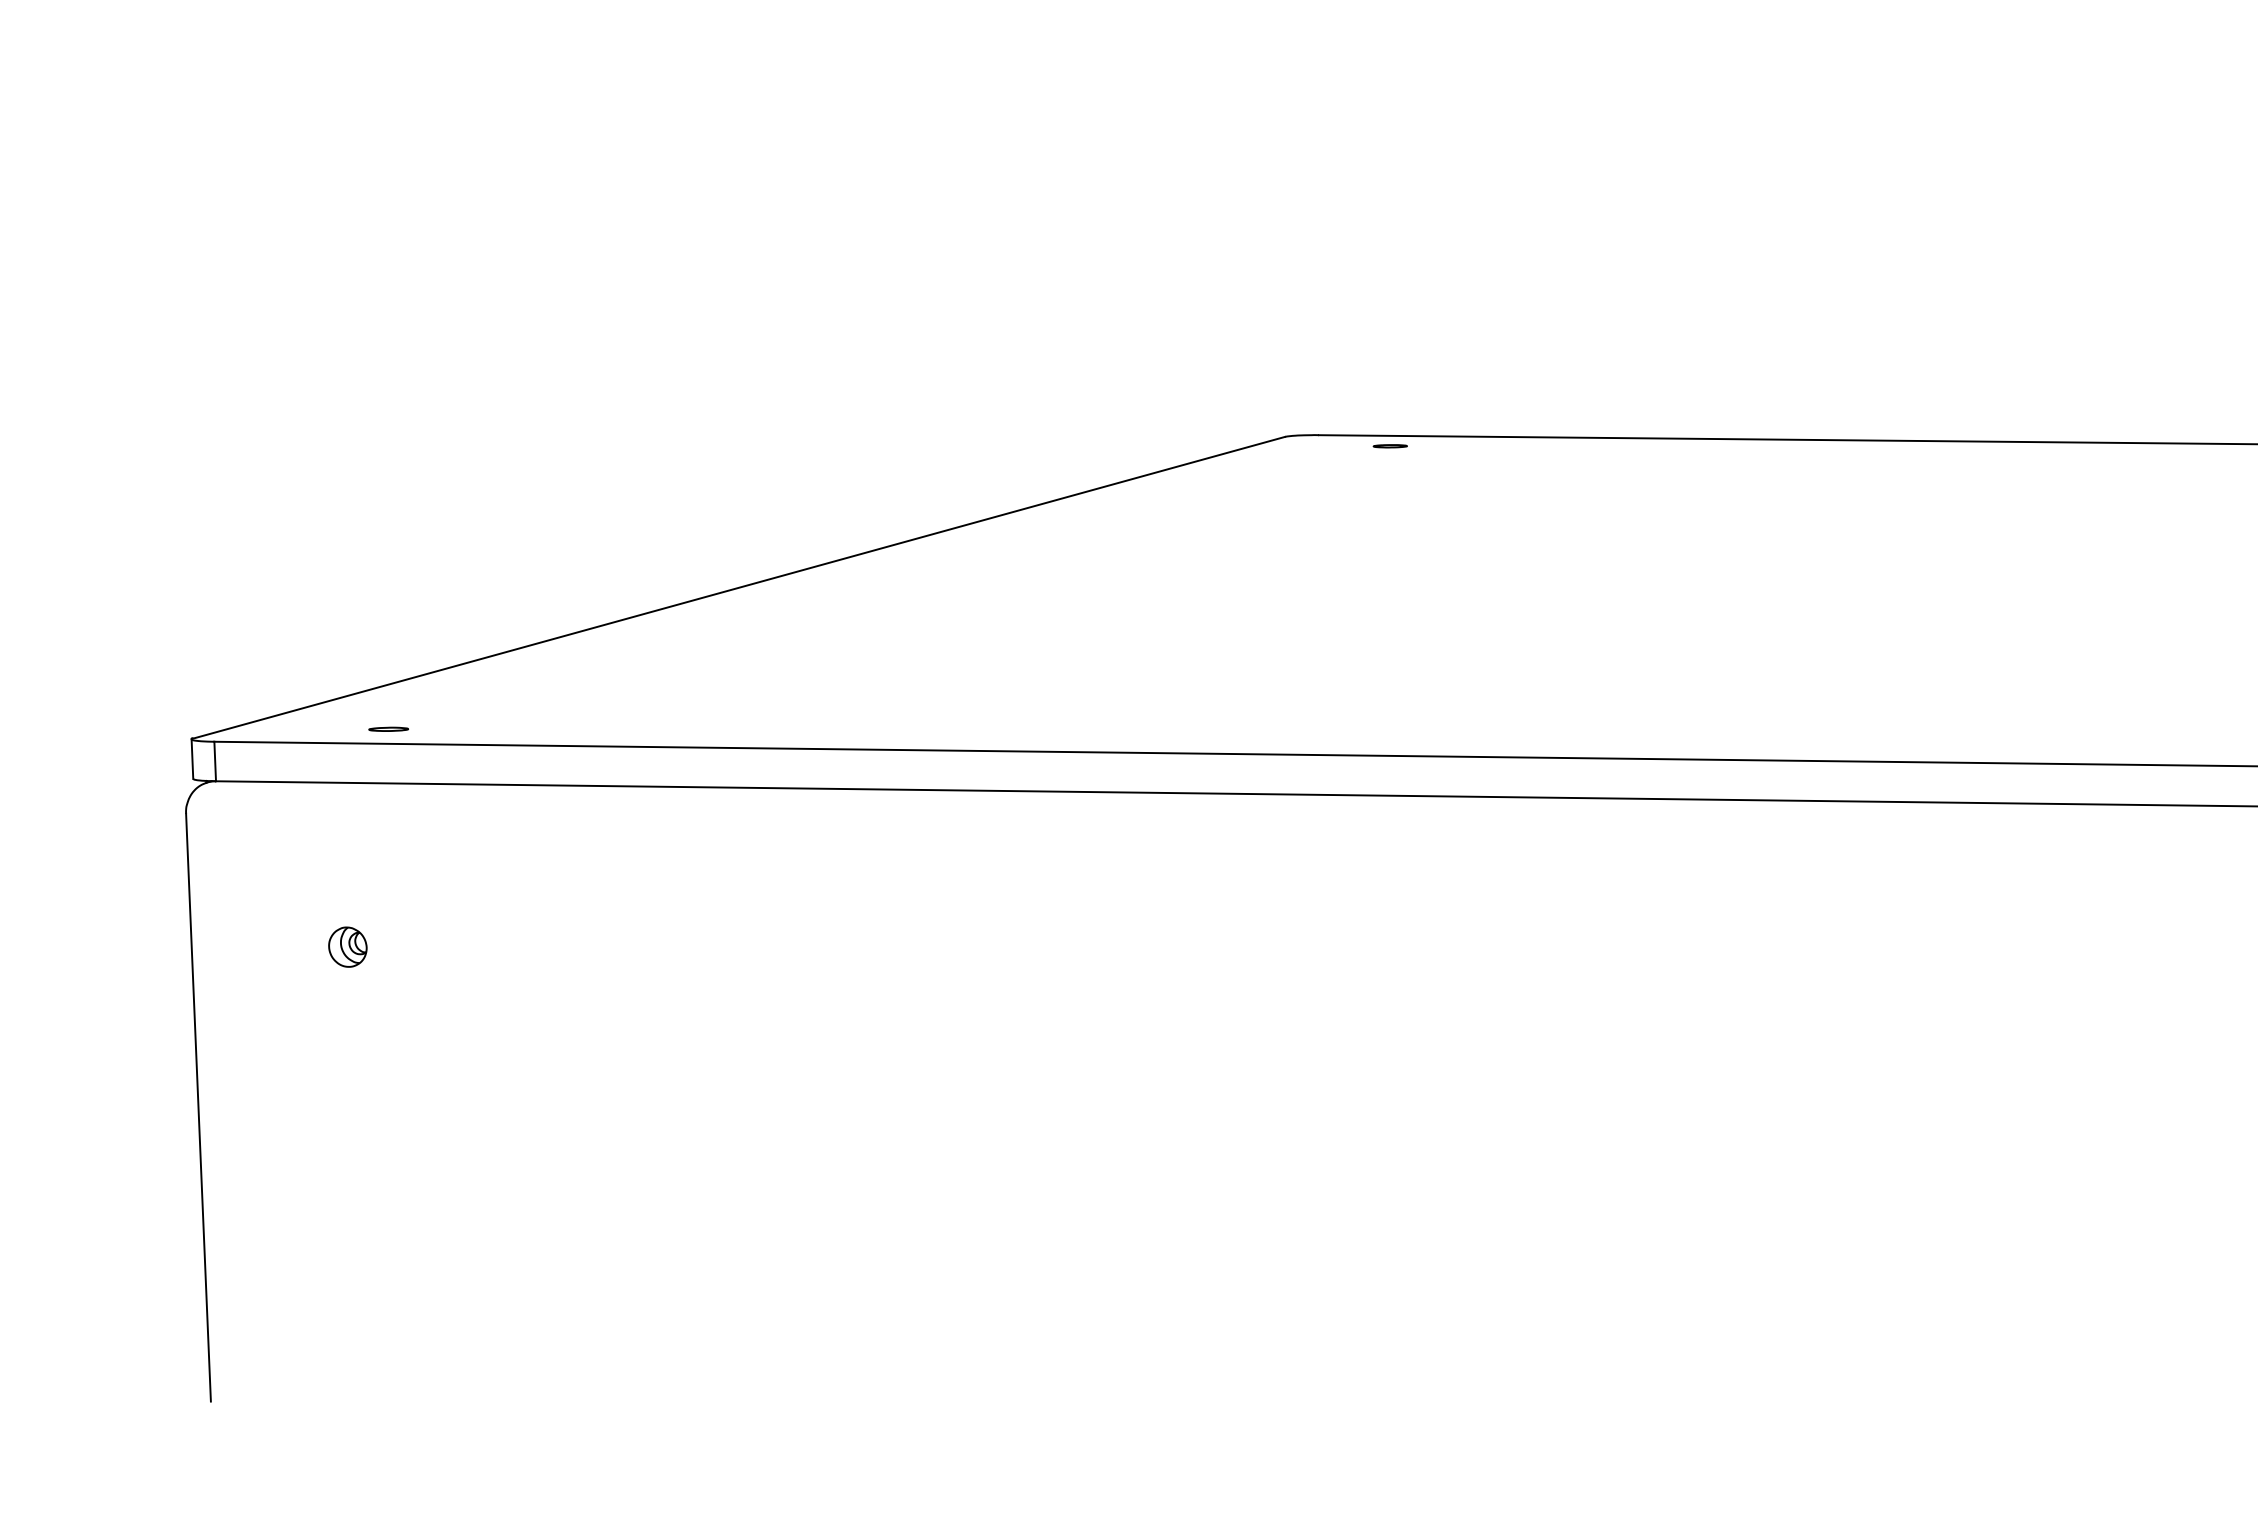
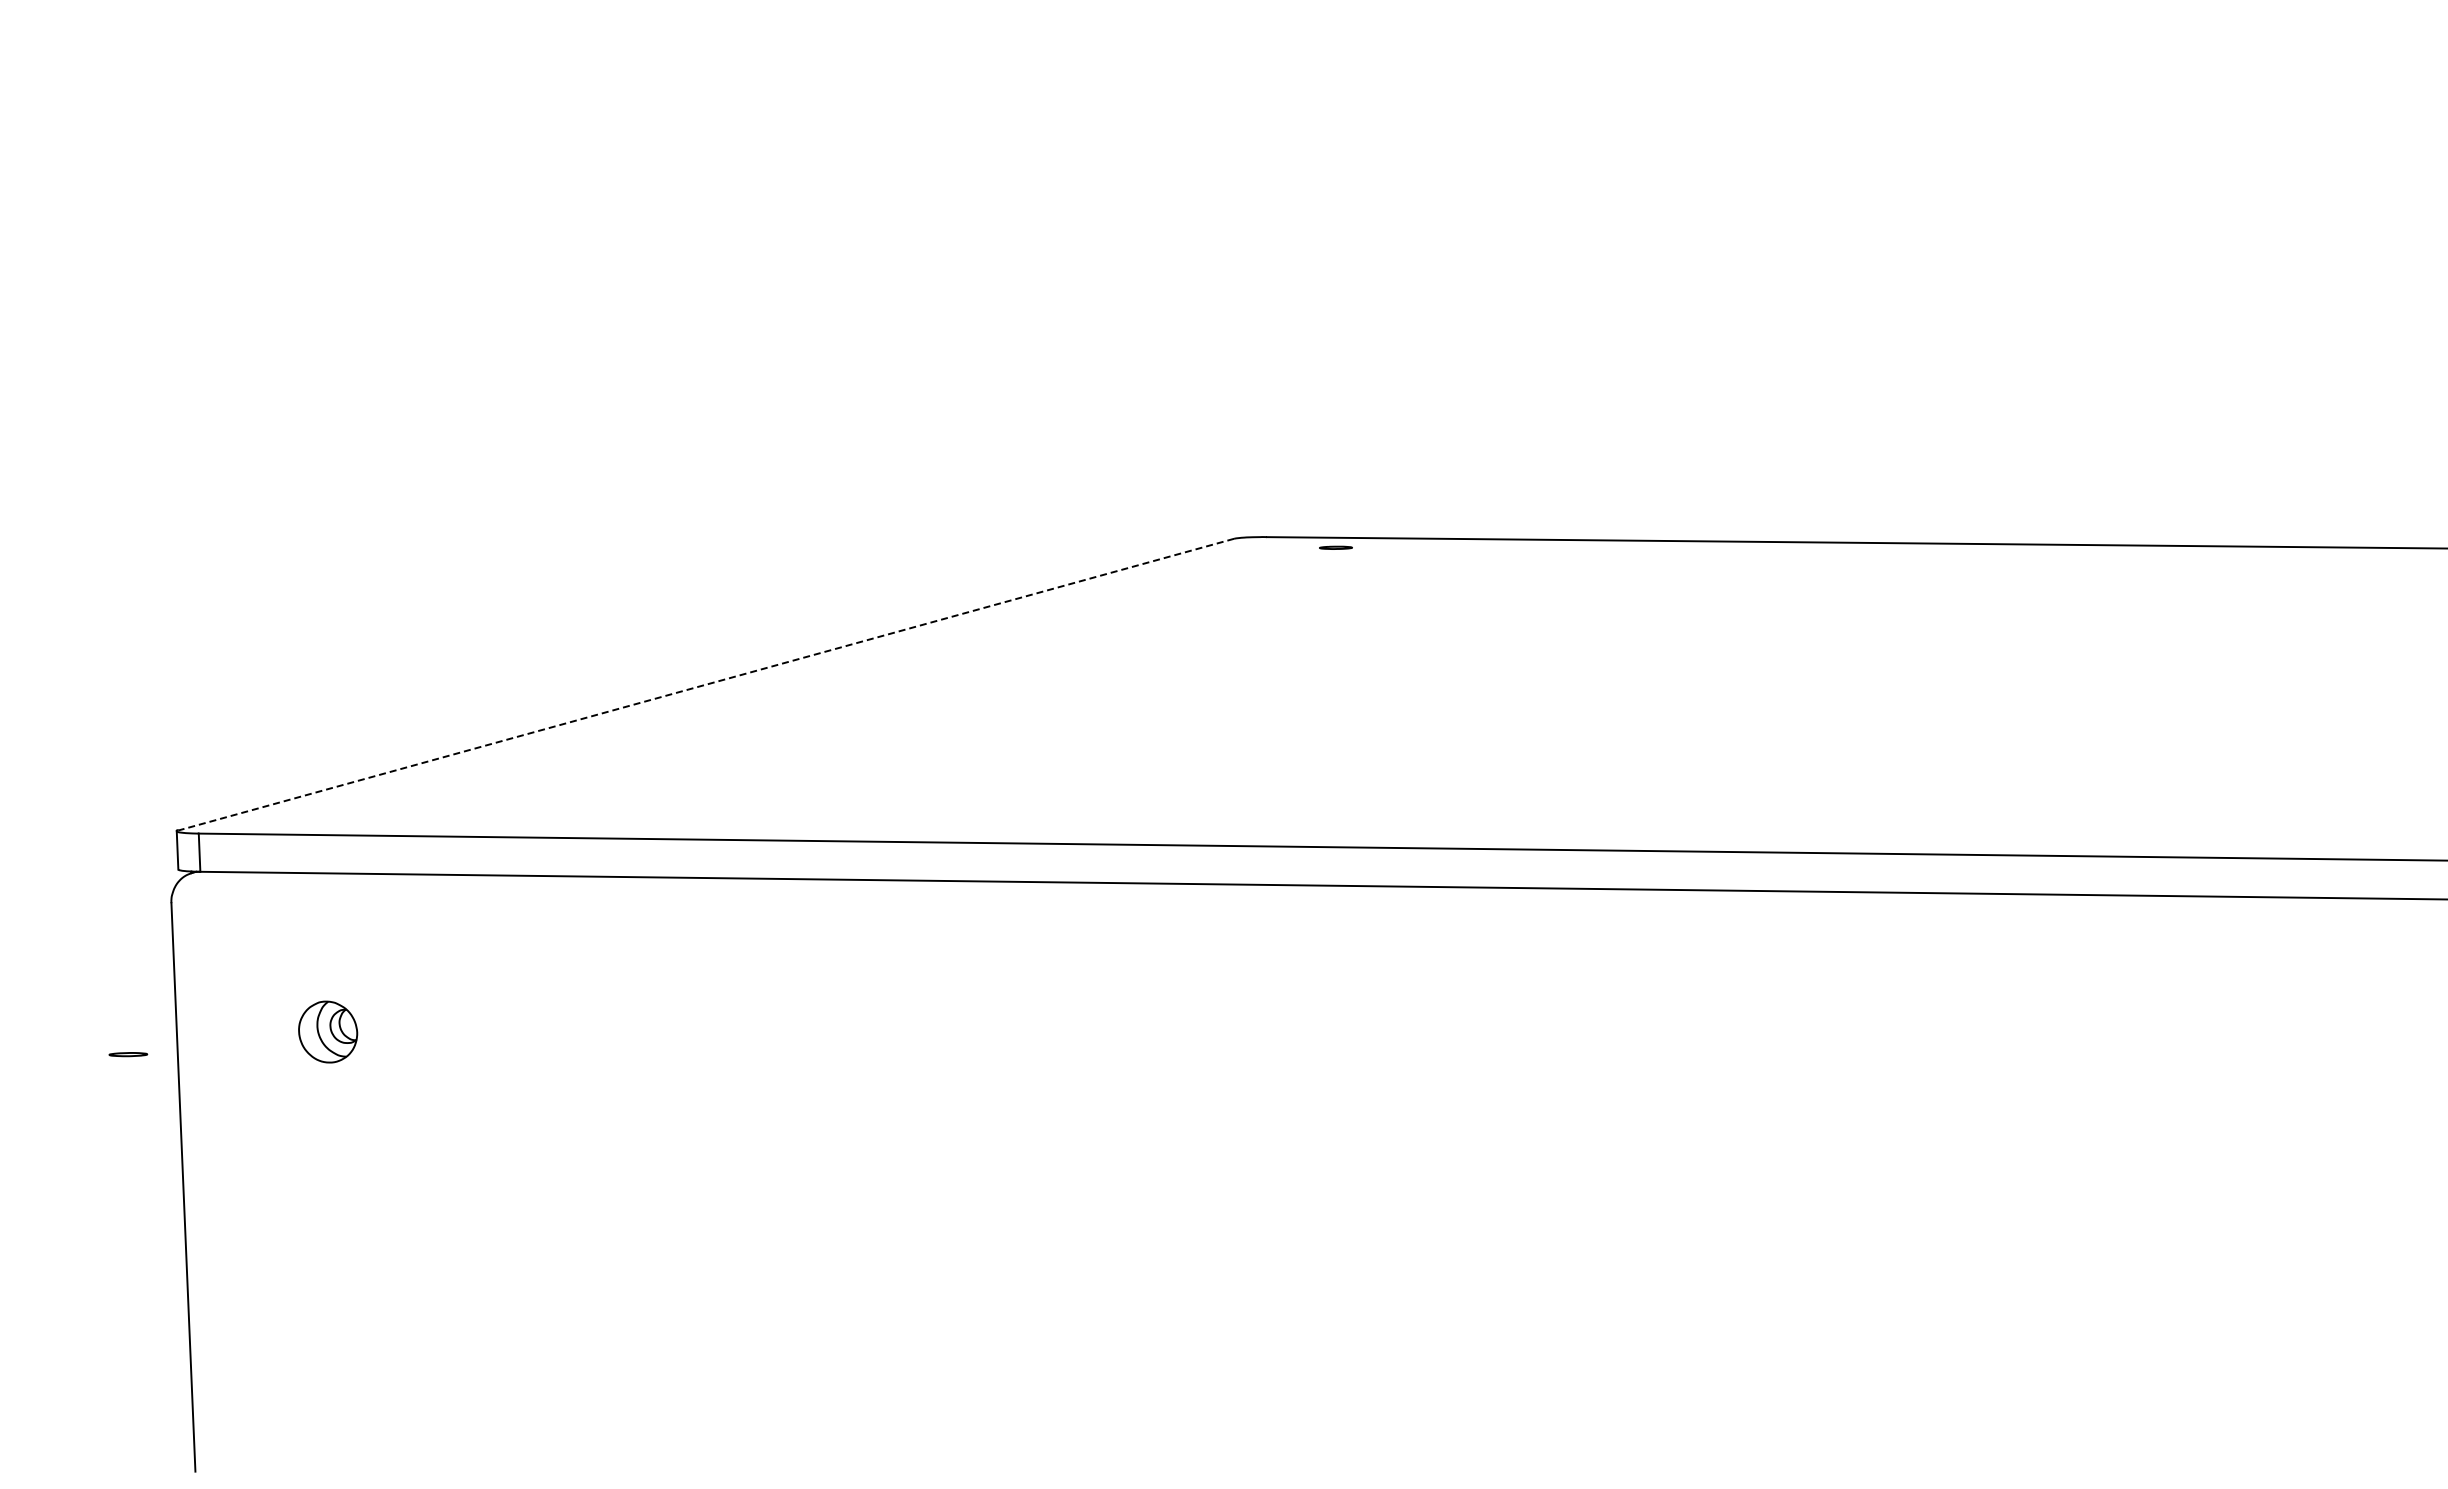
line: (739, 587) -> (706, 684), solid -> dashed
part: (388, 729) -> (128, 1054), moved
part: (347, 947) -> (327, 1032), size x1.6

